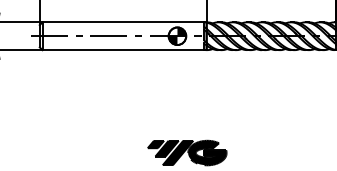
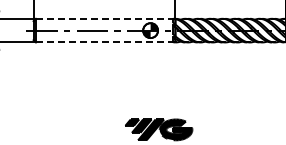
line: (124, 21) -> (105, 18), solid -> dashed
line: (124, 50) -> (105, 42), solid -> dashed

